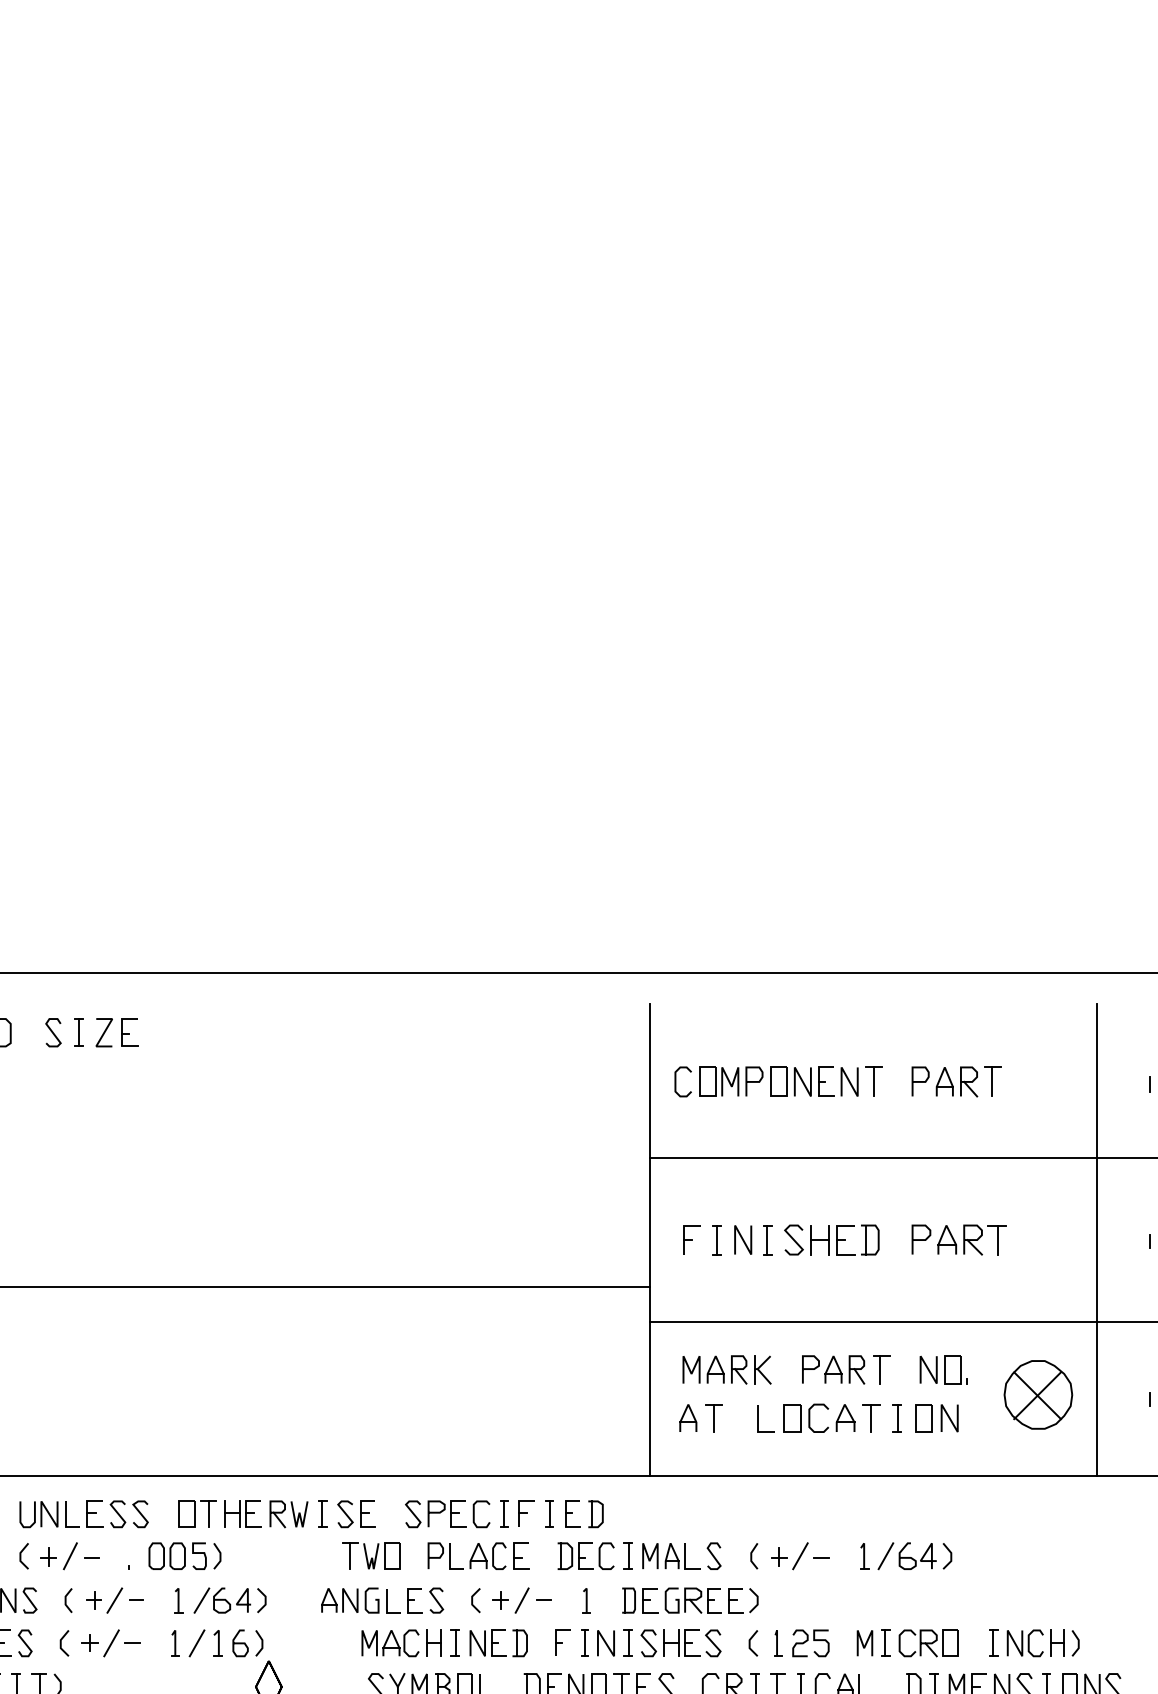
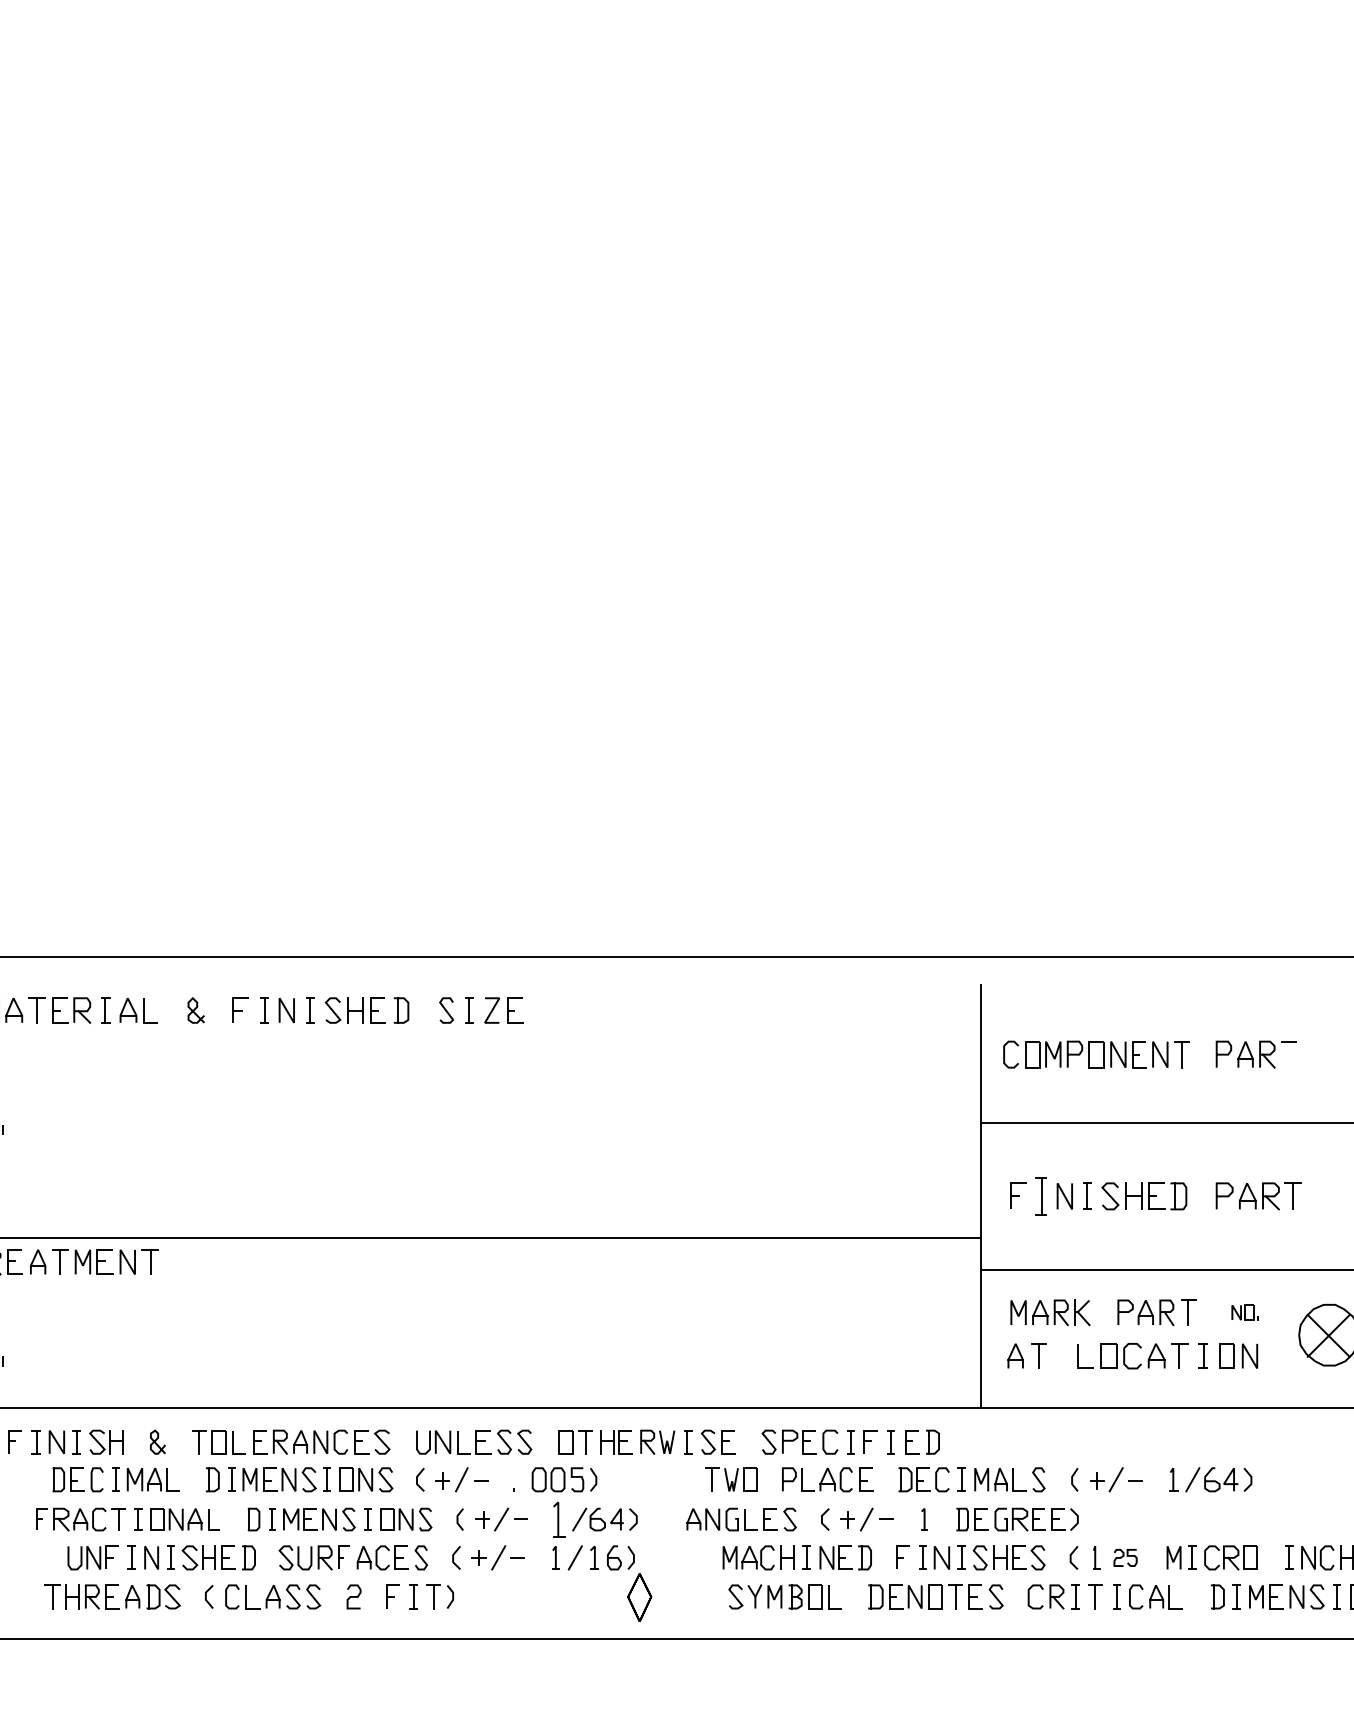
line: (991, 1081) -> (1287, 1054), removed
part: (715, 1239) -> (1040, 1195), size x1.4
part: (943, 1369) -> (1244, 1312), size x0.6
part: (179, 1600) -> (559, 1519), size x1.6
part: (810, 1642) -> (1125, 1557), size x0.7

